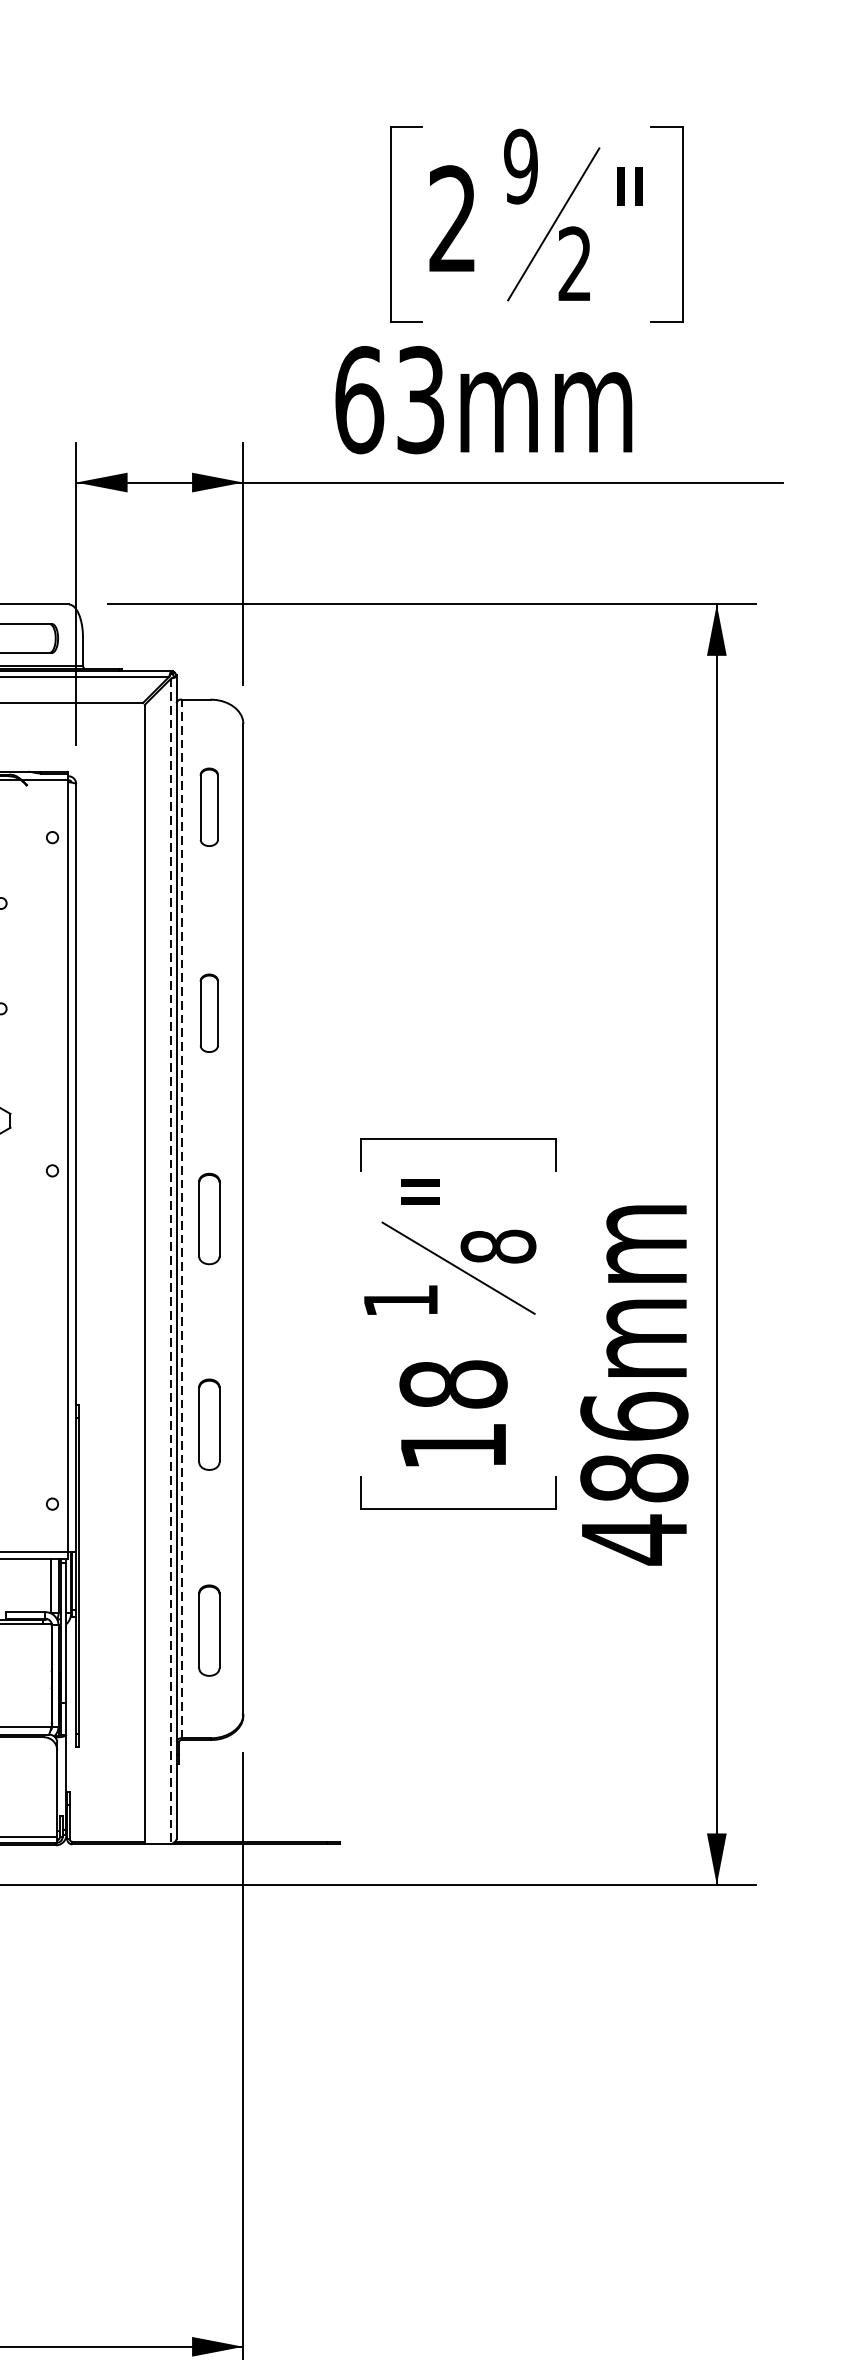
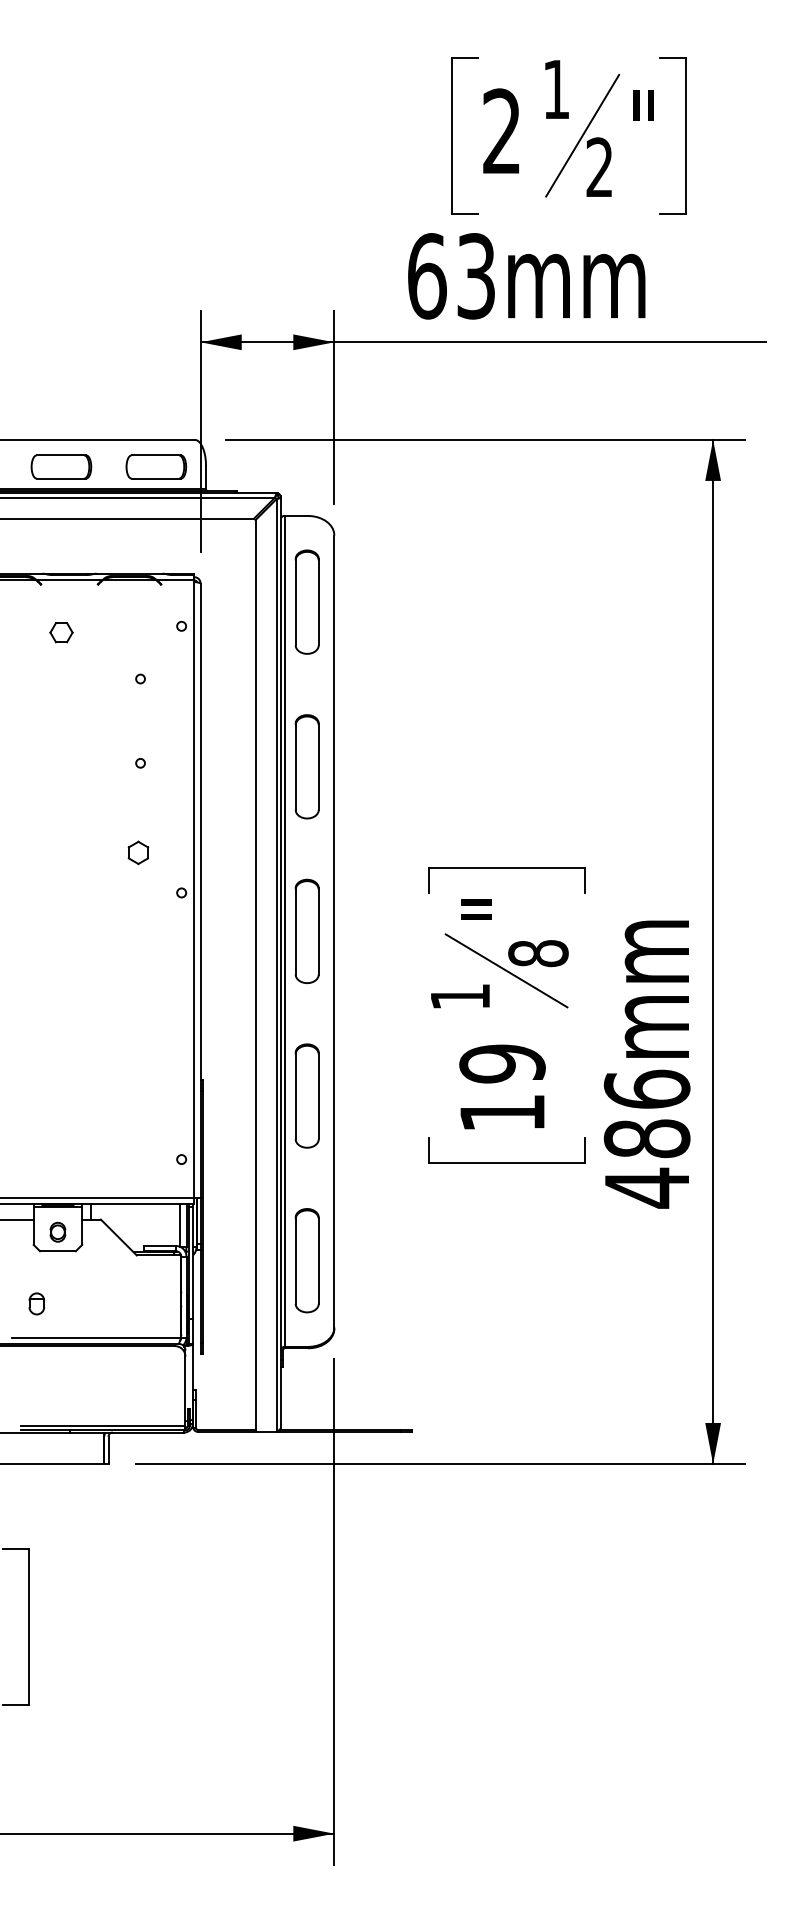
text: (519, 166) -> (555, 89), 9 -> 1
part: (208, 806) -> (306, 601), size x1.67
part: (208, 1012) -> (306, 766), size x1.67
line: (182, 1219) -> (285, 931), dashed -> solid
part: (208, 1219) -> (306, 931), size x1.43
line: (171, 1261) -> (276, 965), dashed -> solid
text: (453, 1384) -> (502, 1063), 18 -> 19
part: (208, 1424) -> (306, 1095), size x1.43
part: (208, 1630) -> (306, 1260), size x1.43

